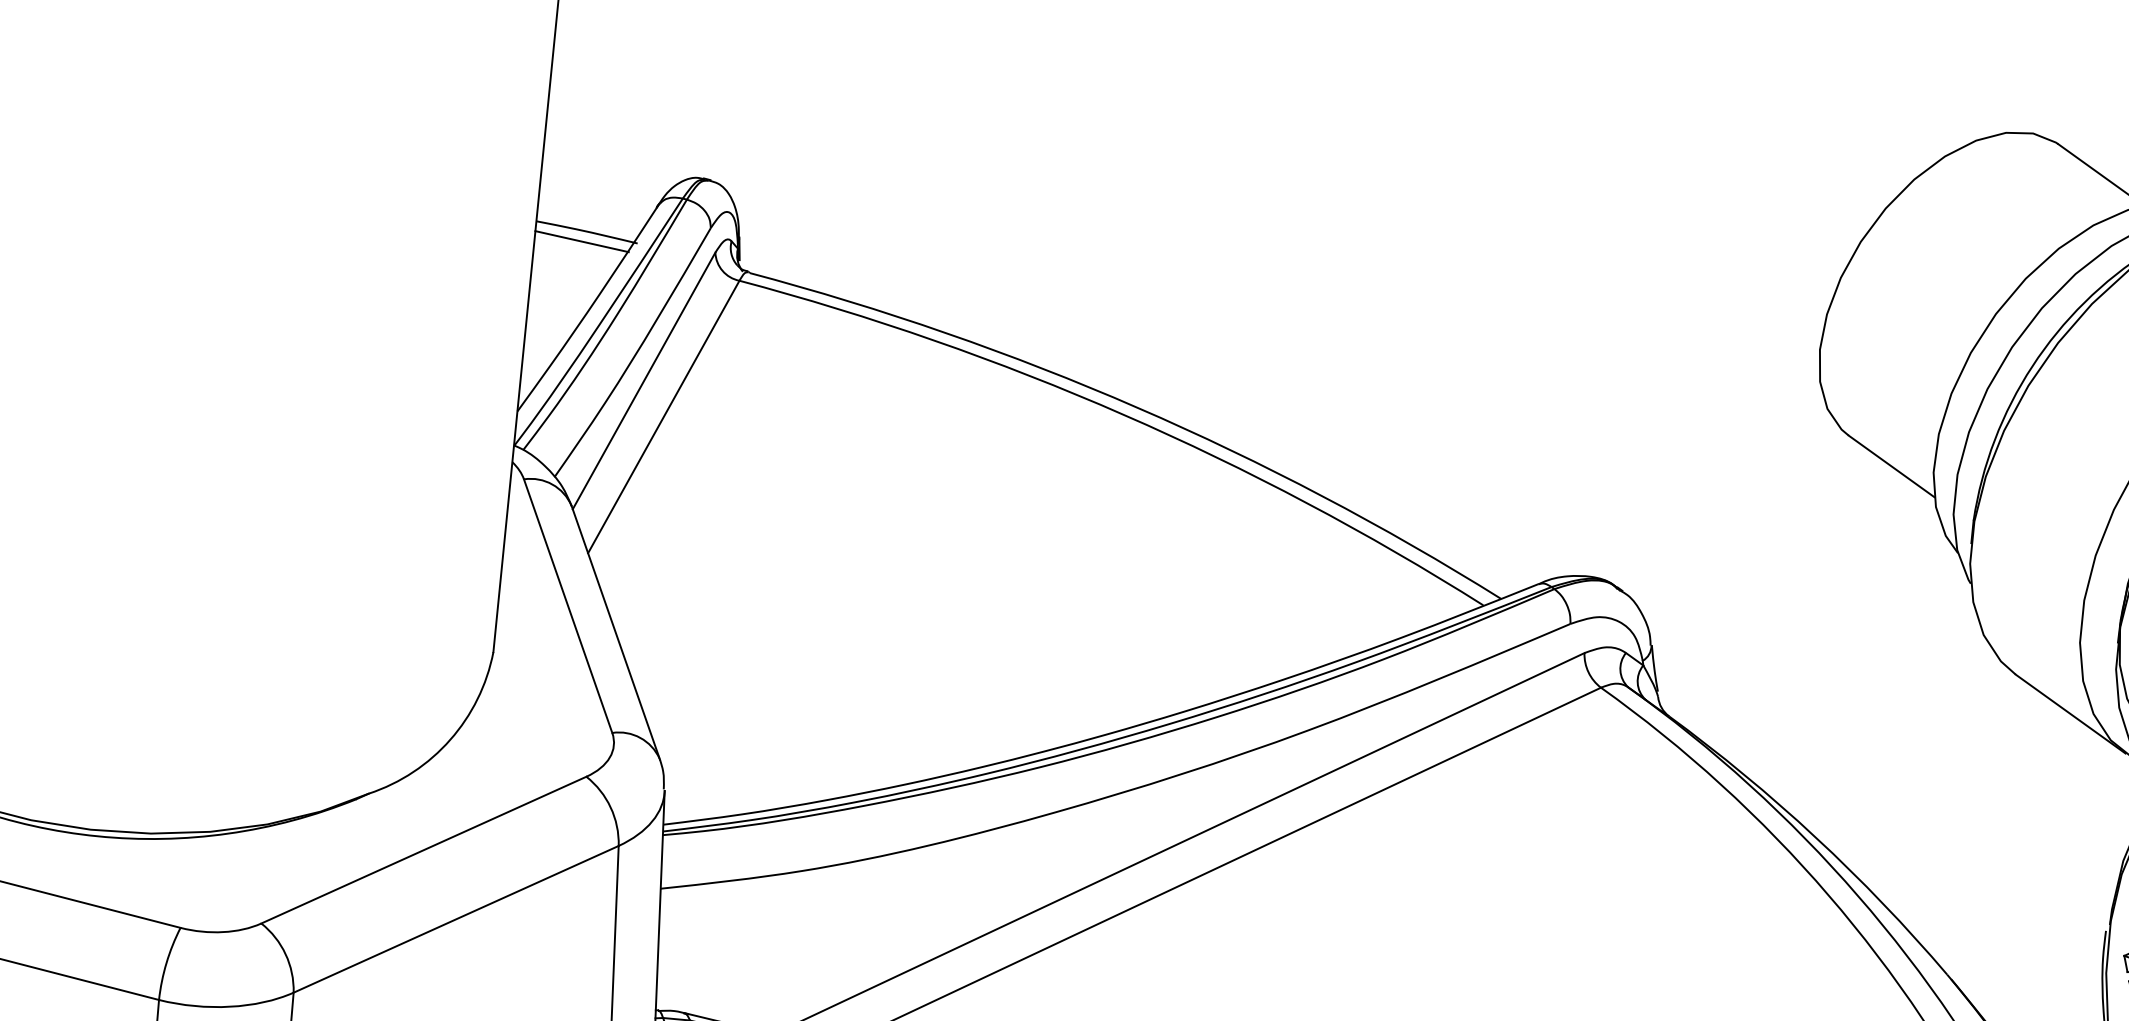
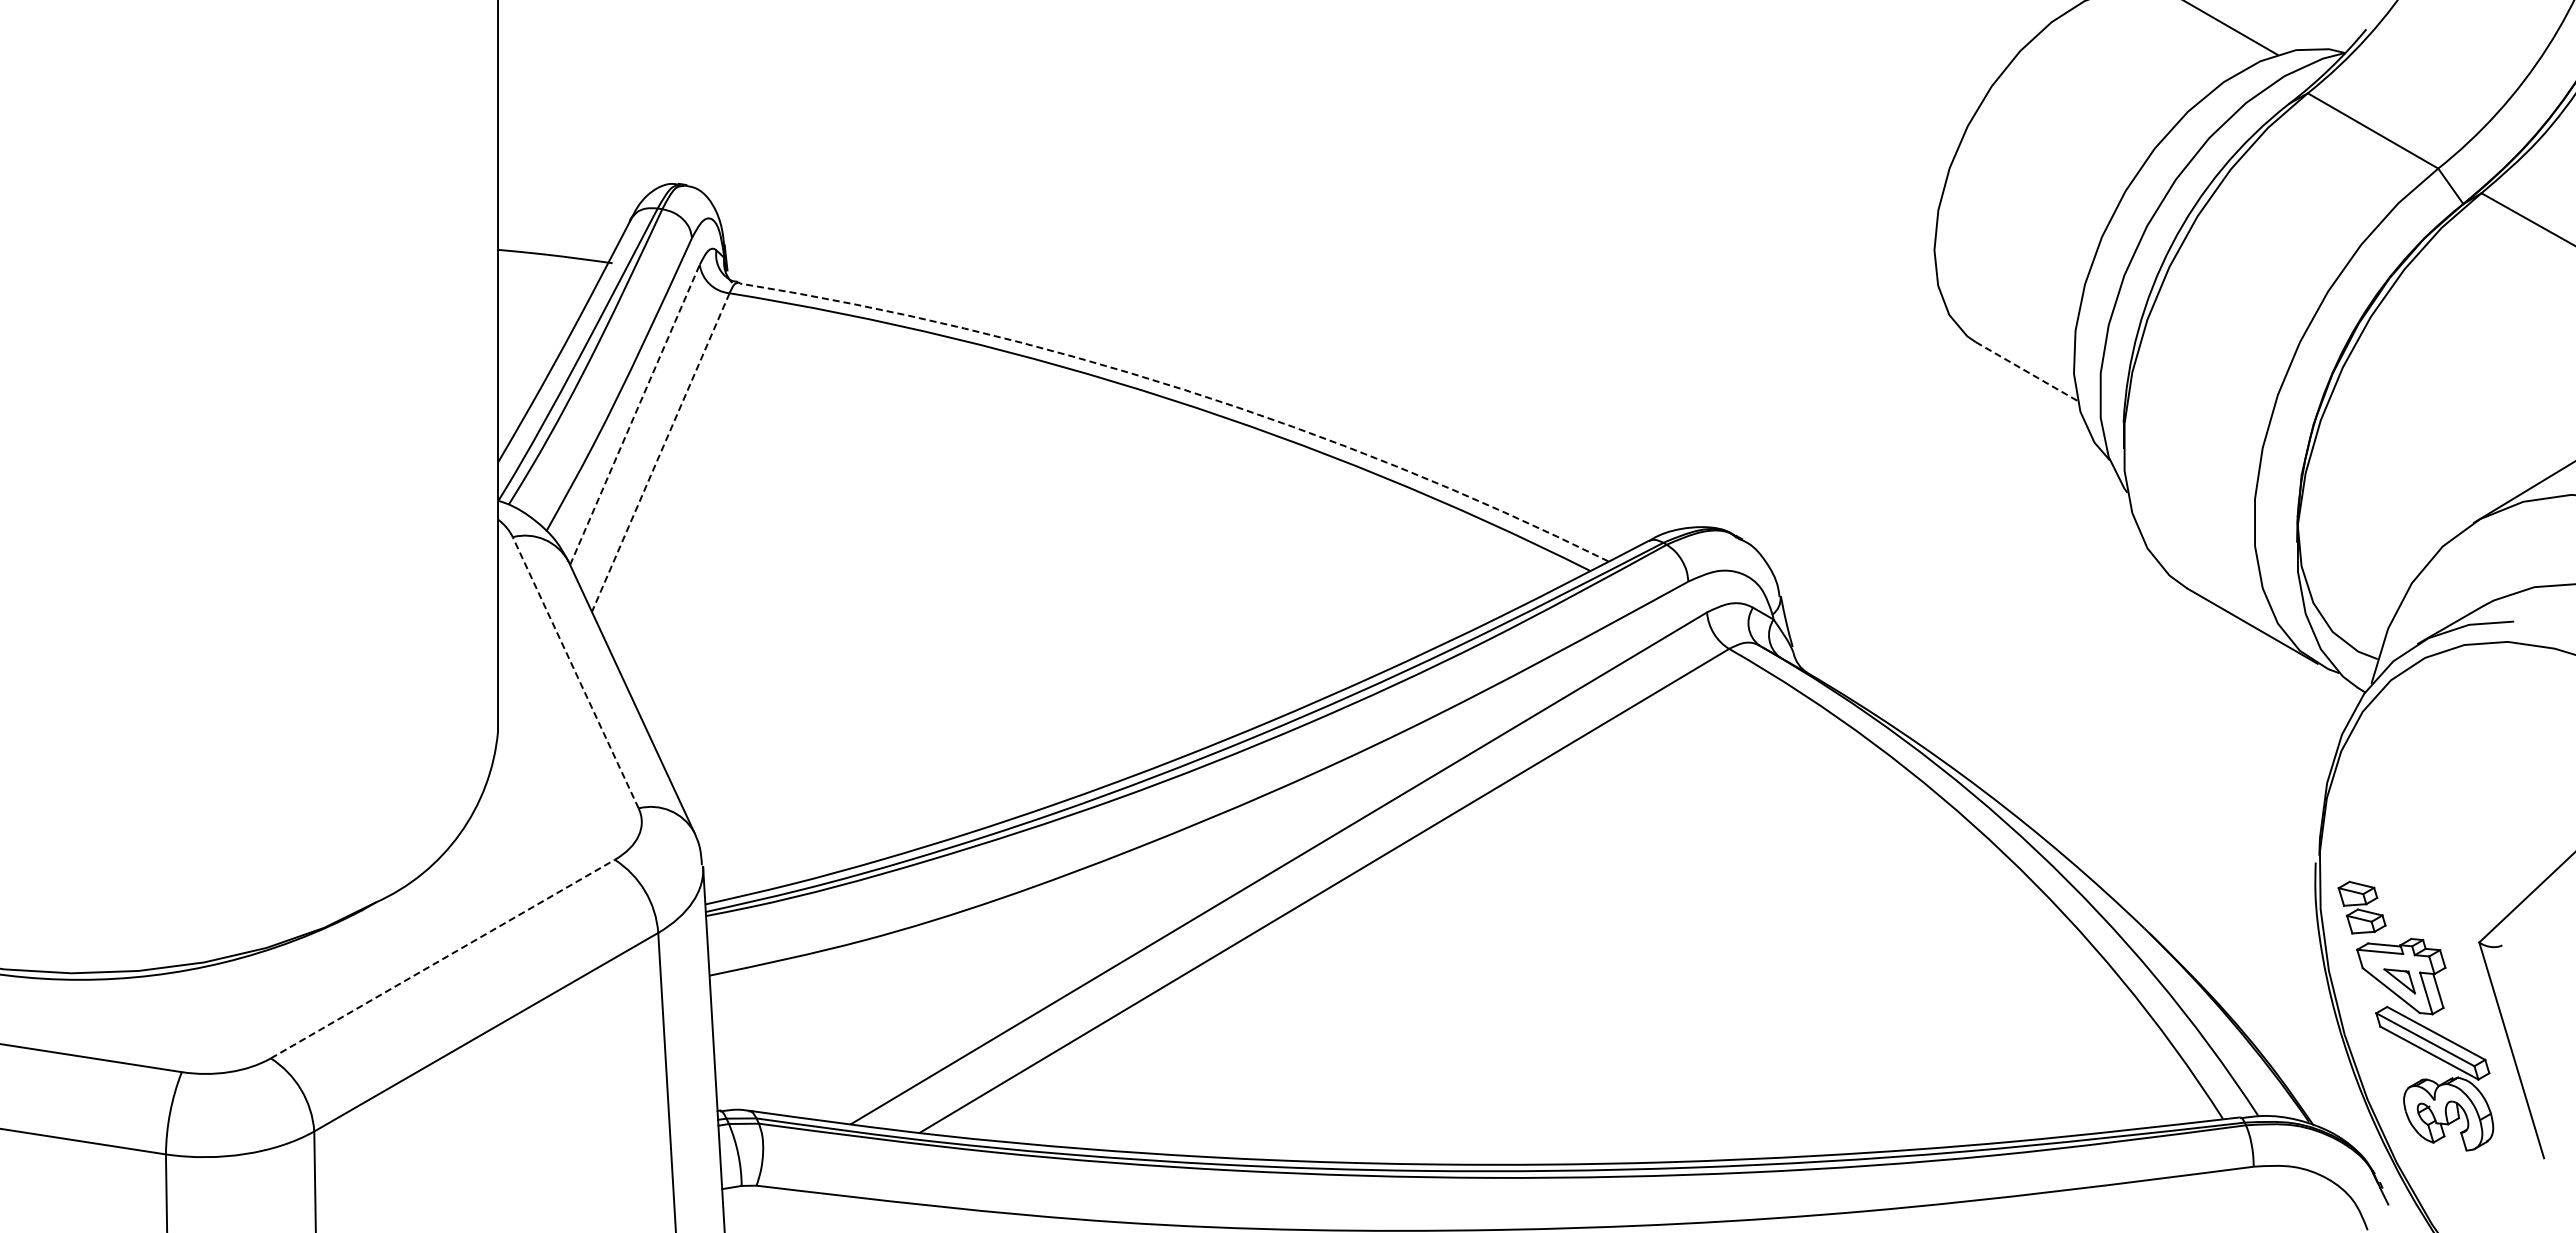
line: (581, 240) -> (550, 266), removed
line: (644, 380) -> (635, 414), solid -> dashed
arc: (1137, 407) -> (1184, 389), solid -> dashed
line: (663, 416) -> (660, 452), solid -> dashed
line: (1891, 466) -> (2026, 371), solid -> dashed
line: (567, 605) -> (575, 672), solid -> dashed
line: (423, 850) -> (442, 959), solid -> dashed

